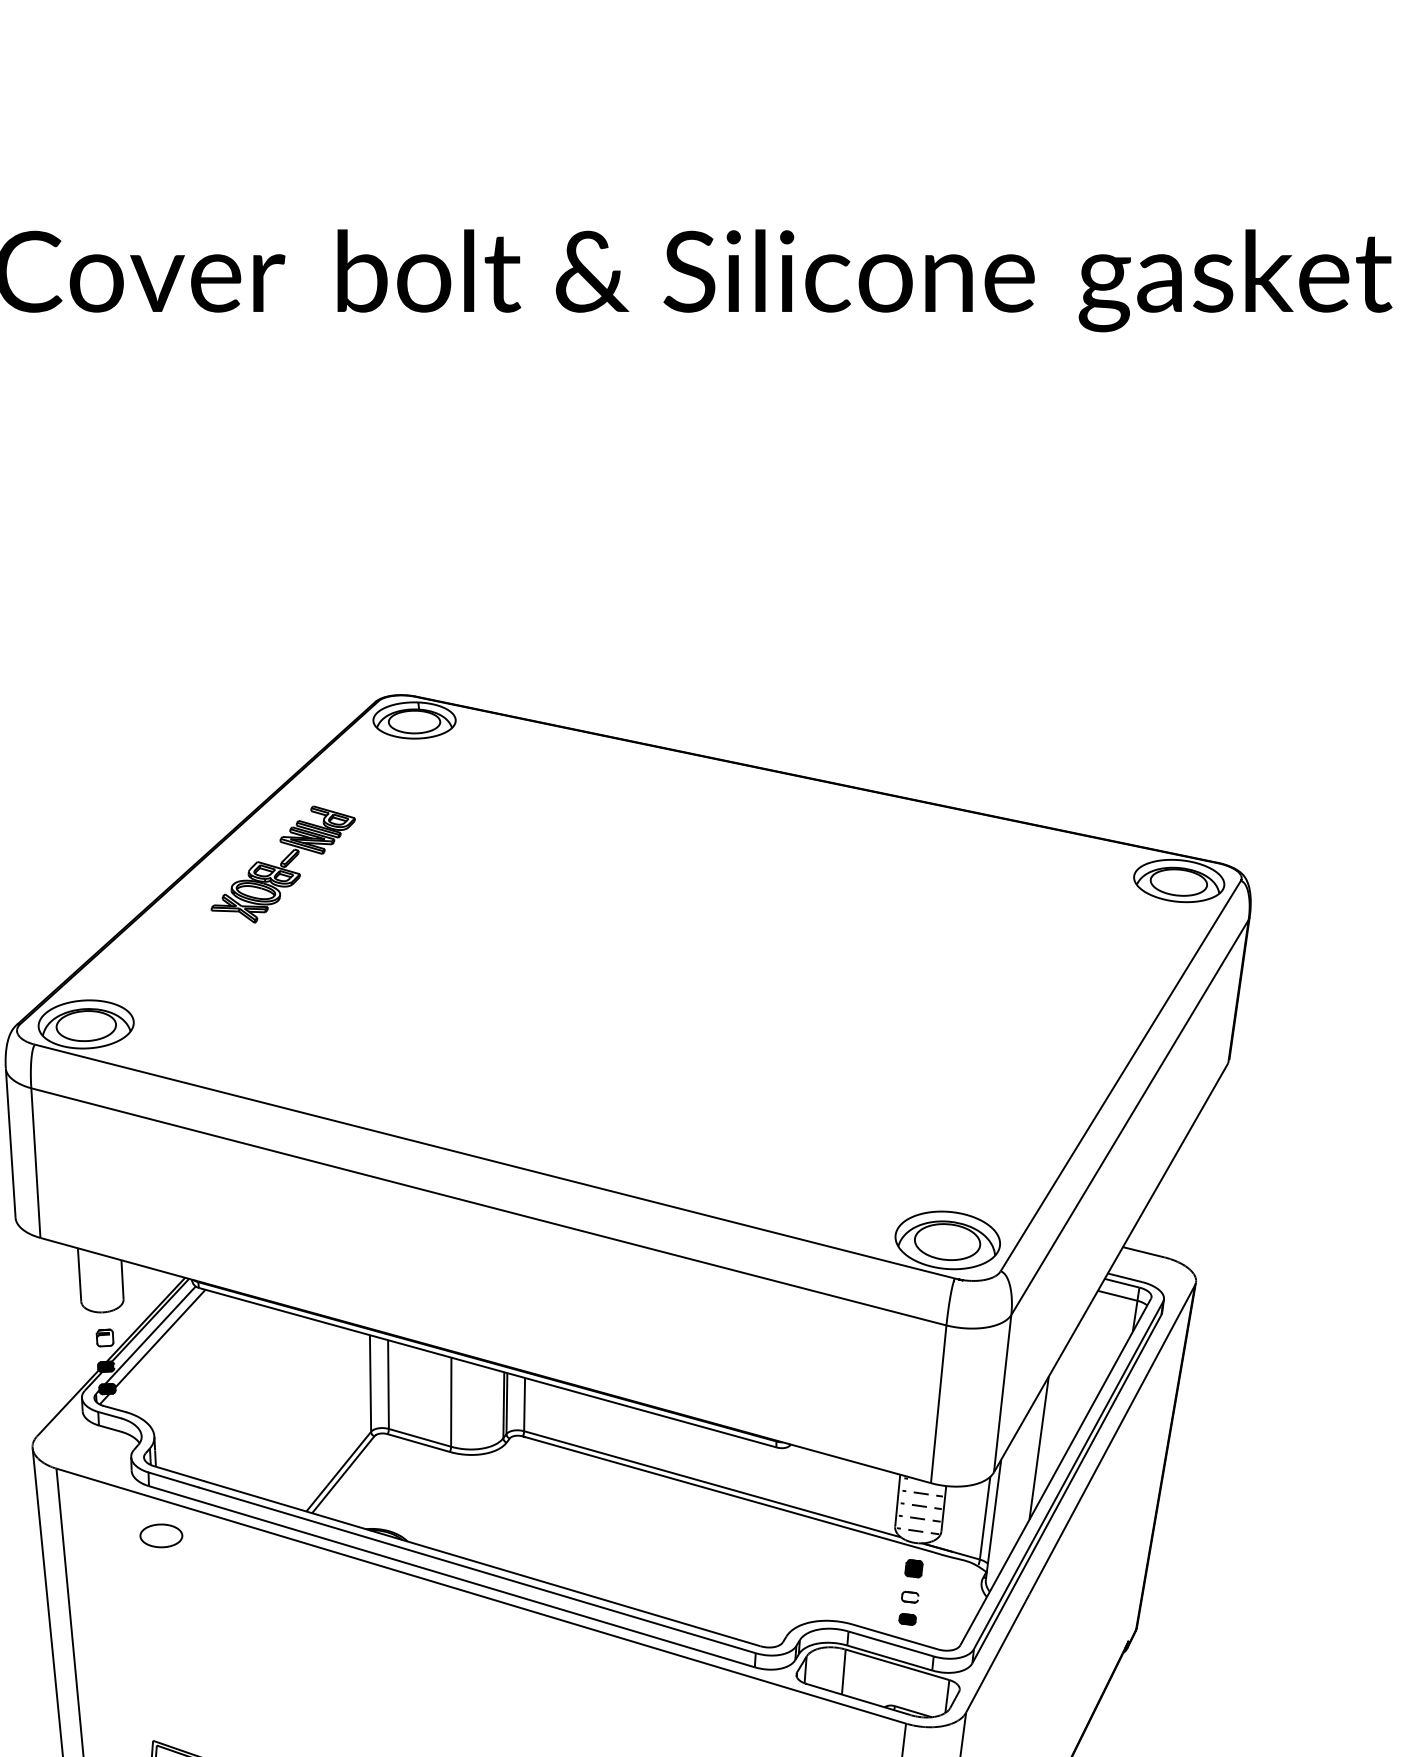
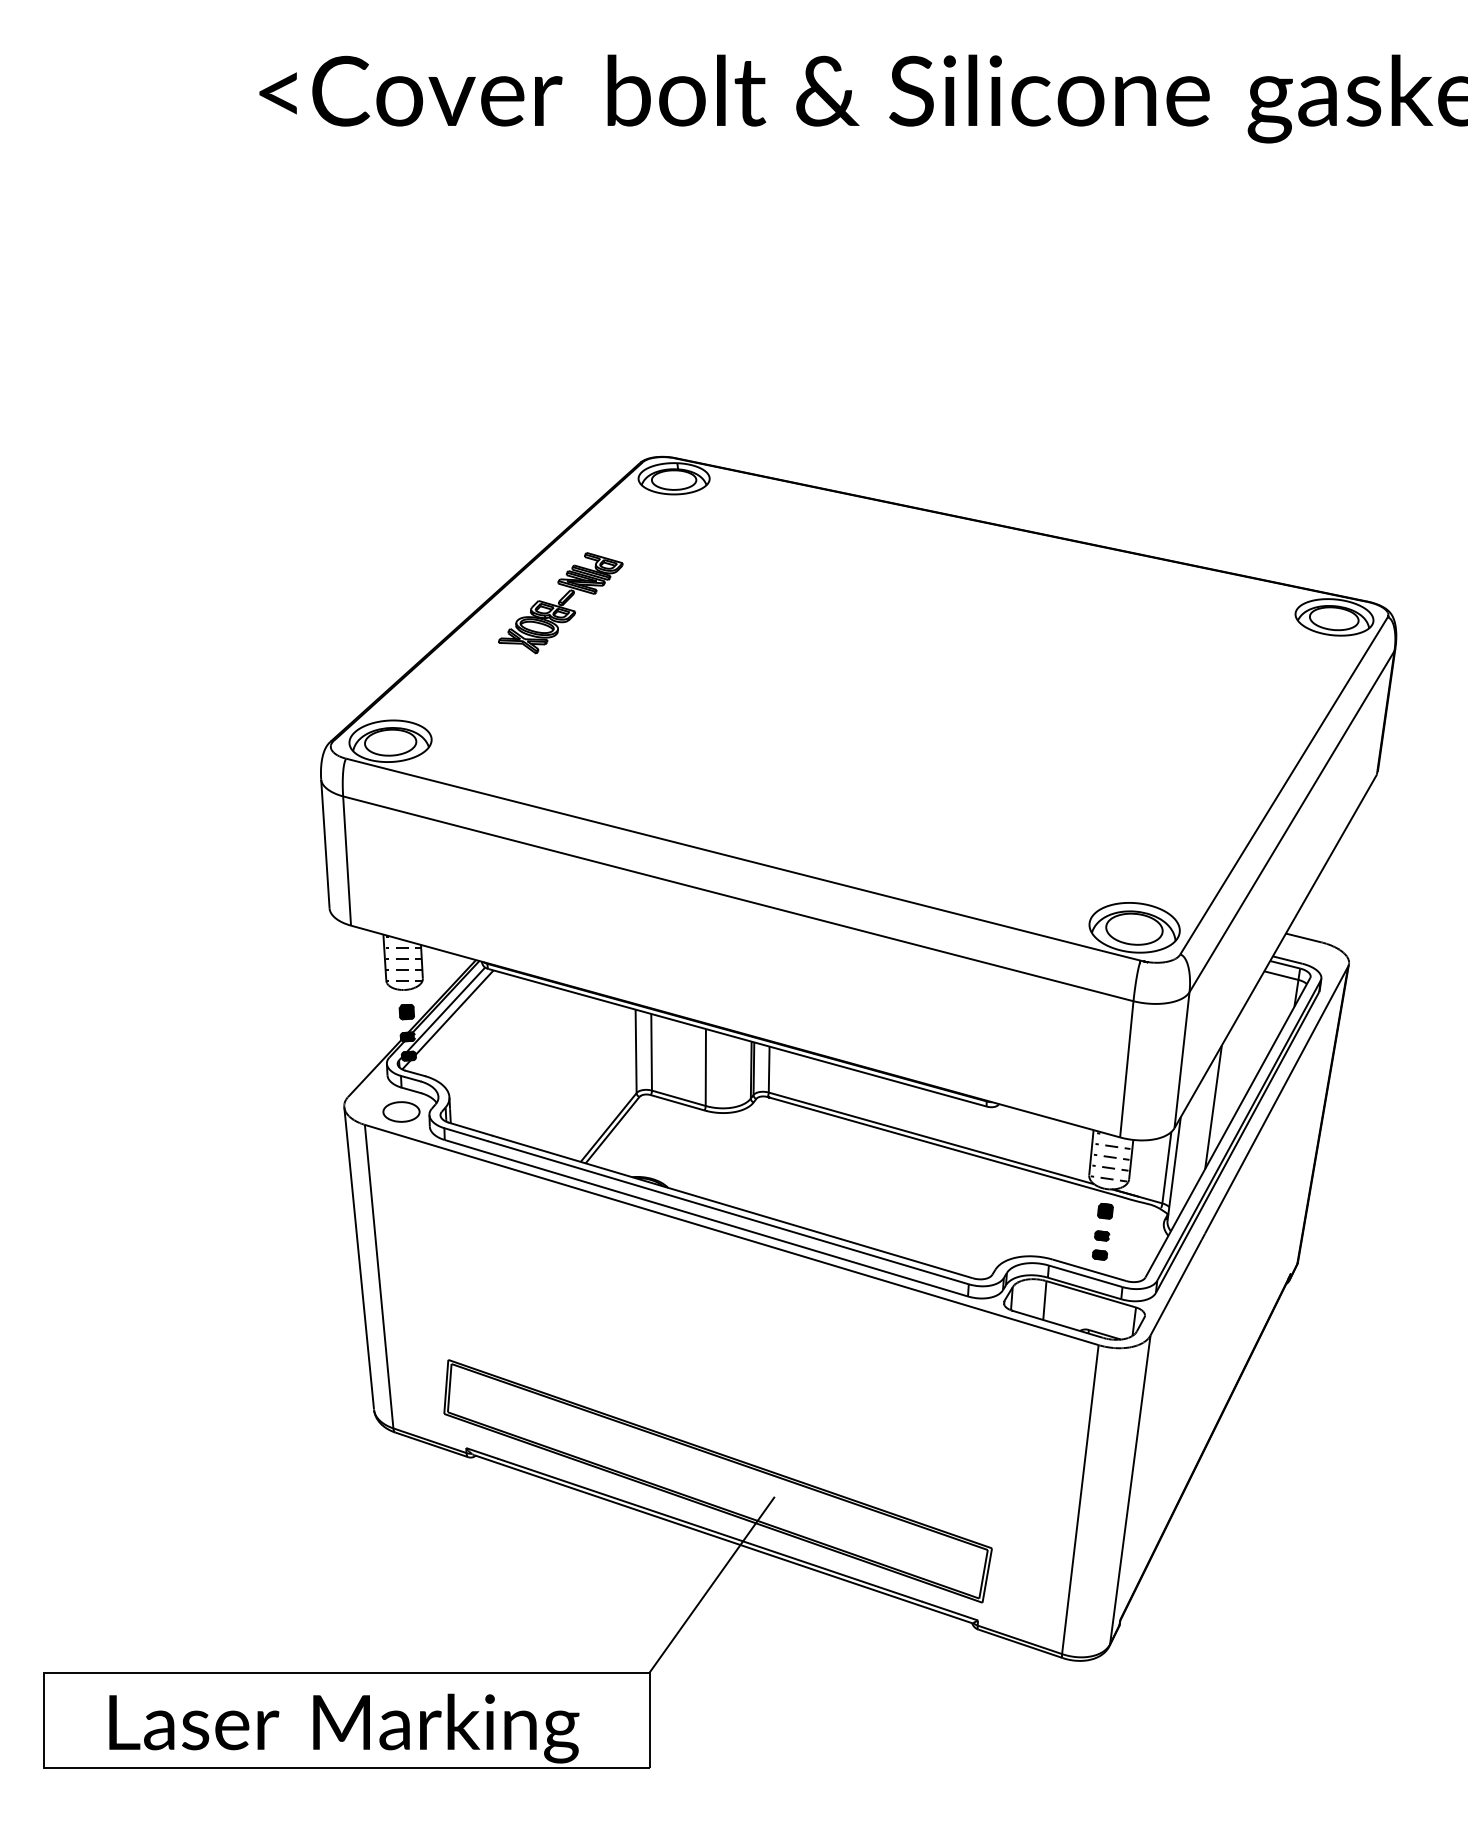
hatch: (101, 1275) -> (403, 958), added
fill: (104, 1337) -> (406, 1011), added
part: (161, 1535) -> (401, 1111), moved
fill: (910, 1596) -> (1102, 1235), added

